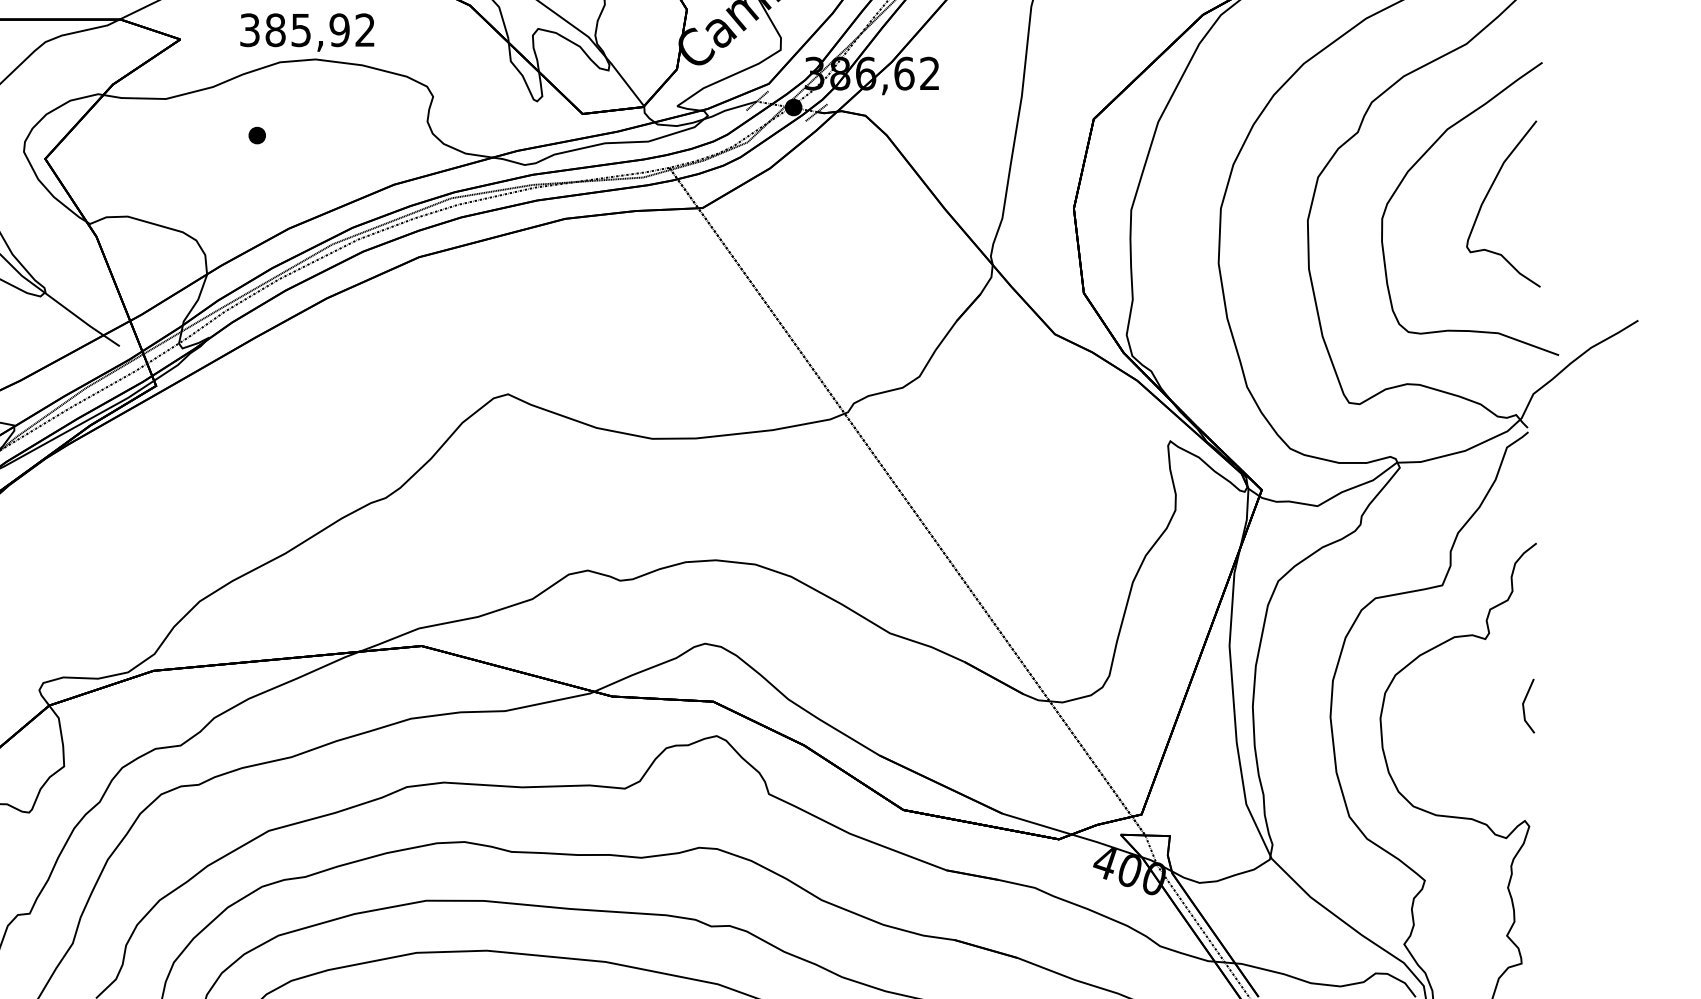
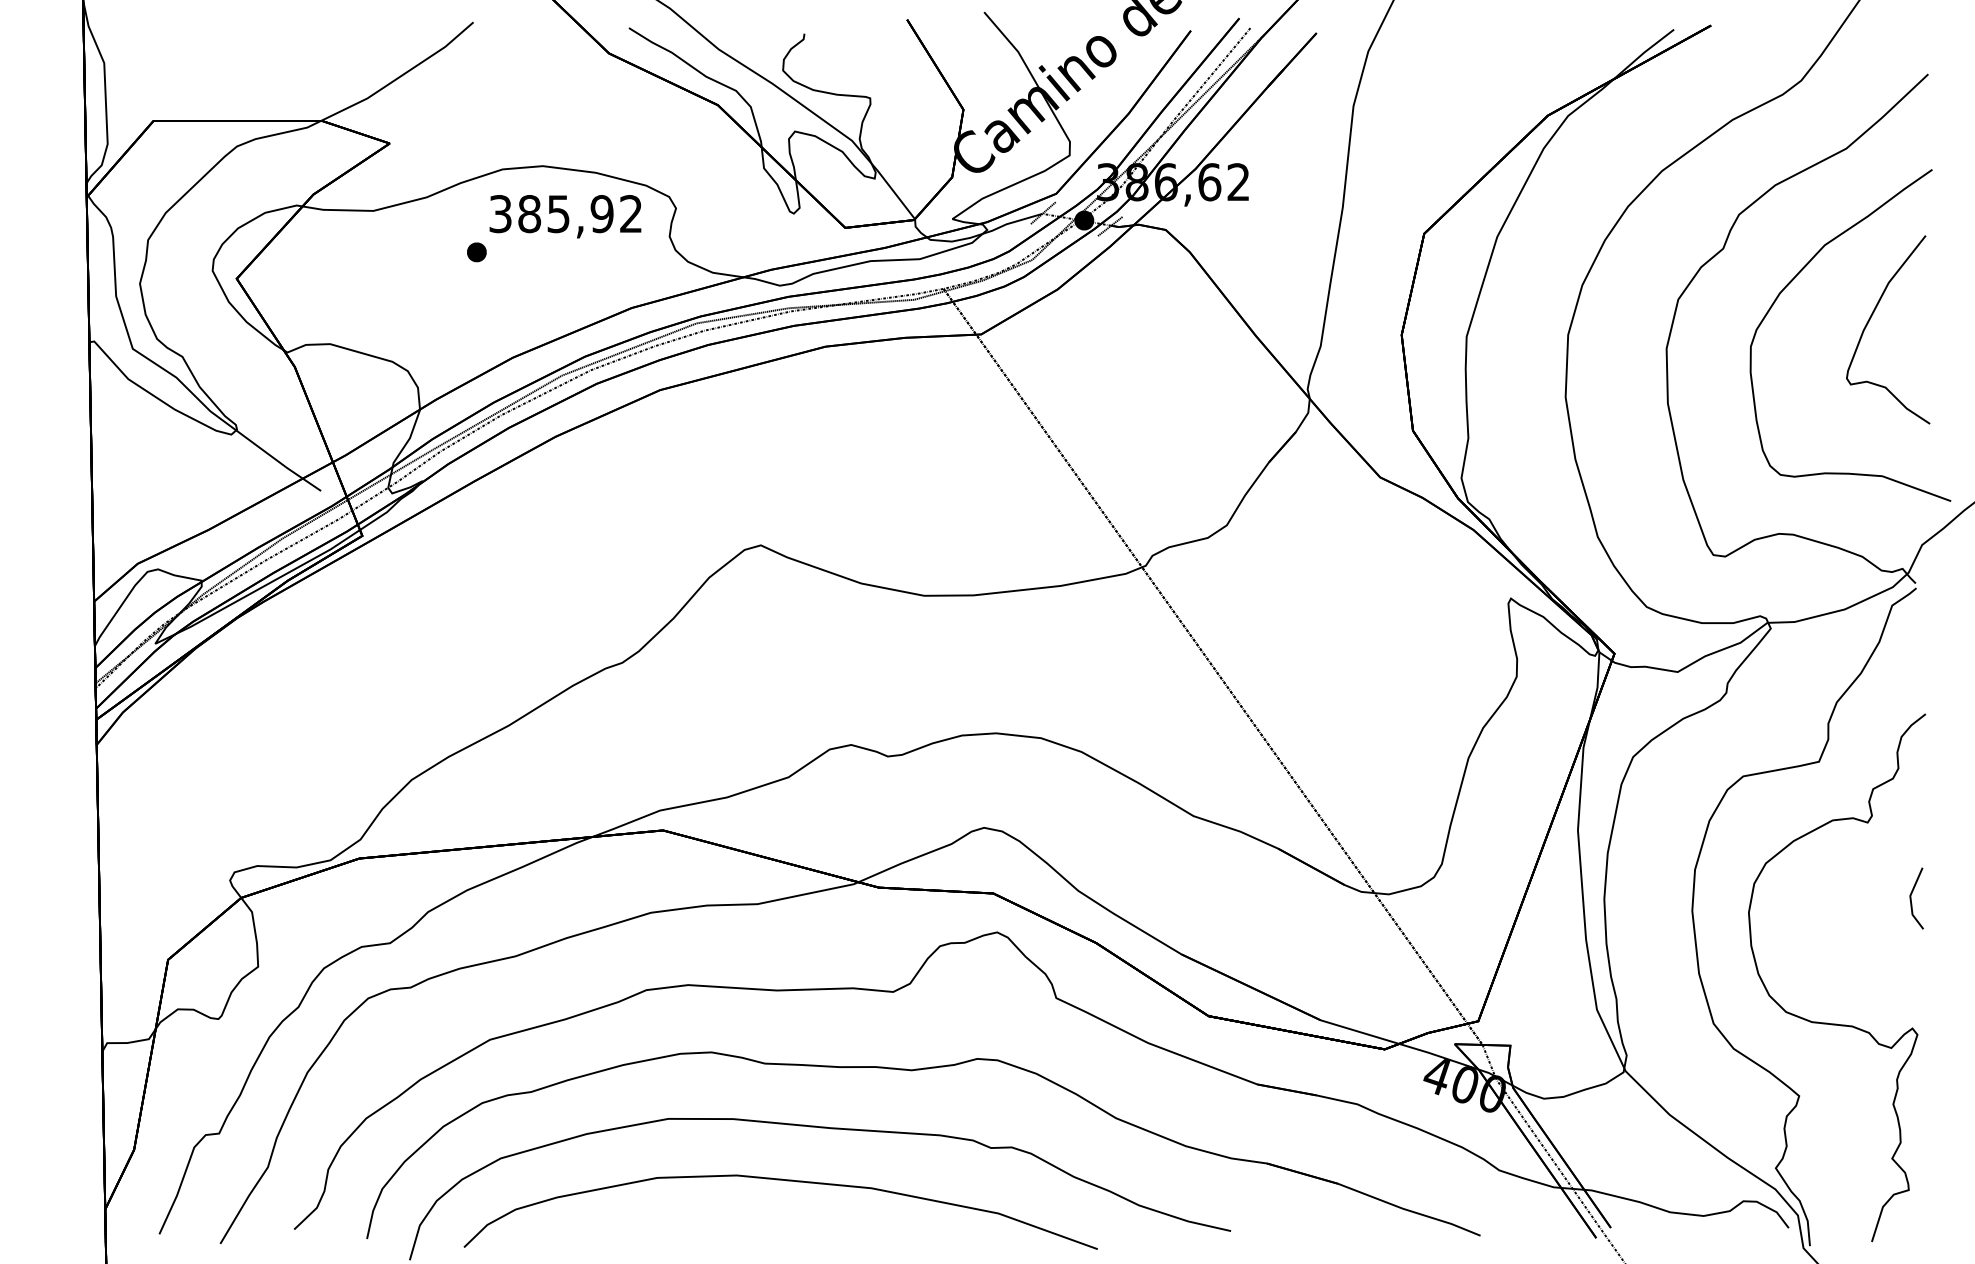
text: (307, 32) -> (565, 216), moved

